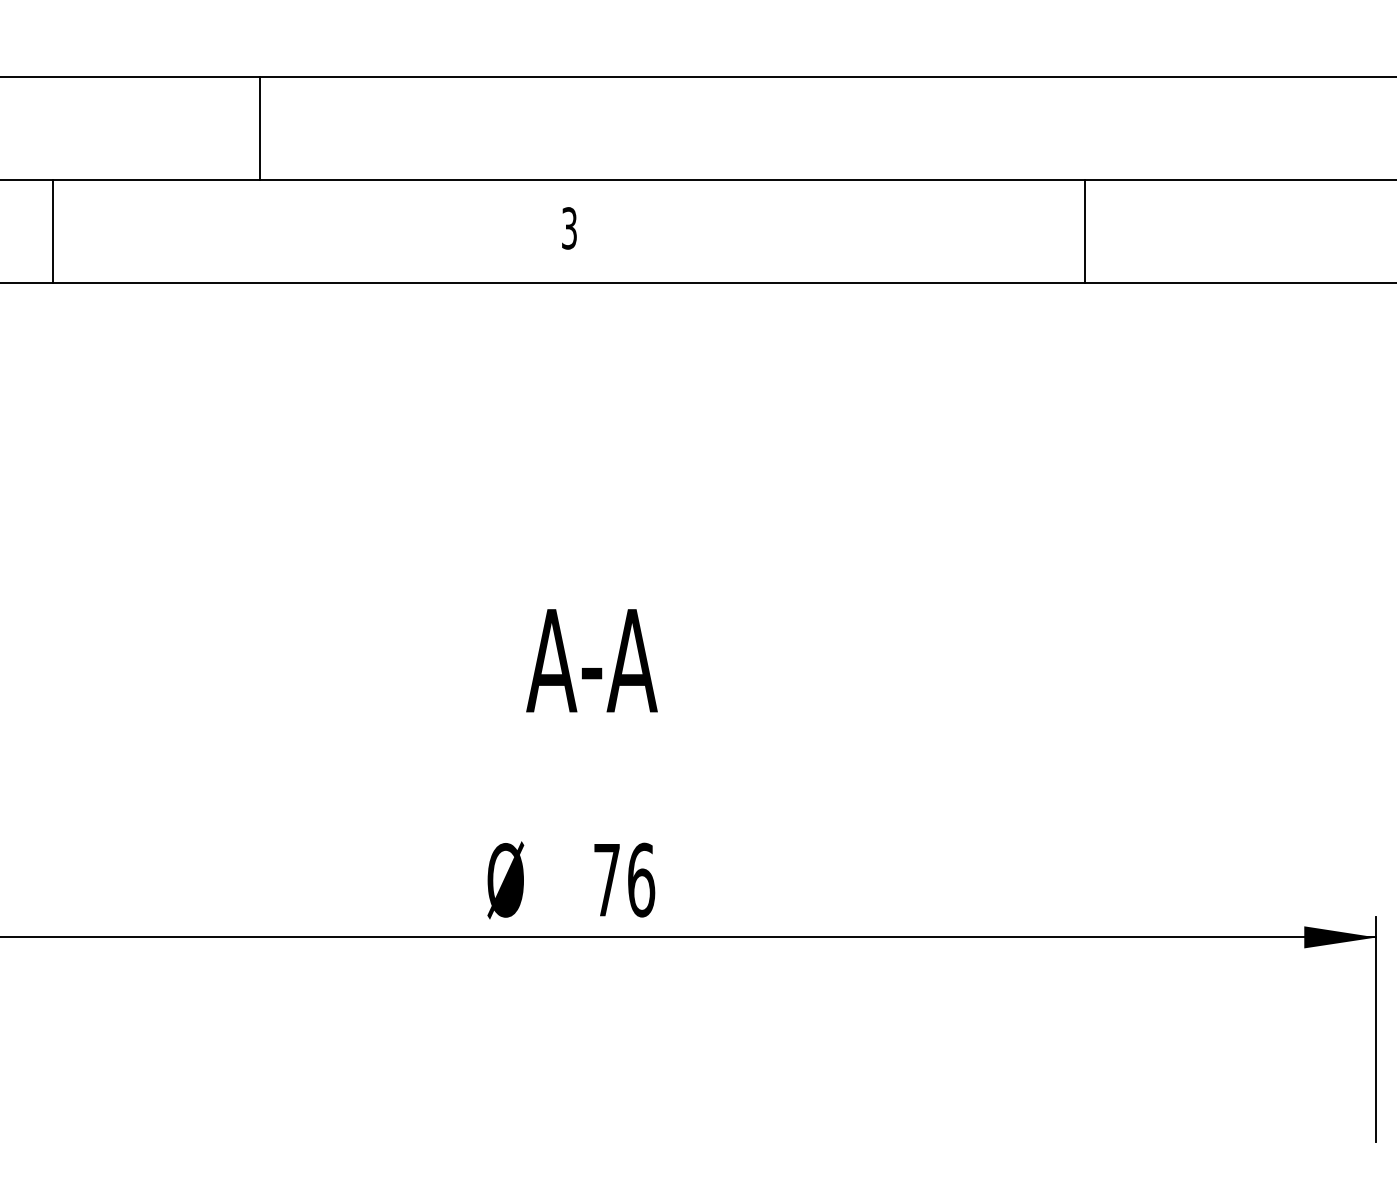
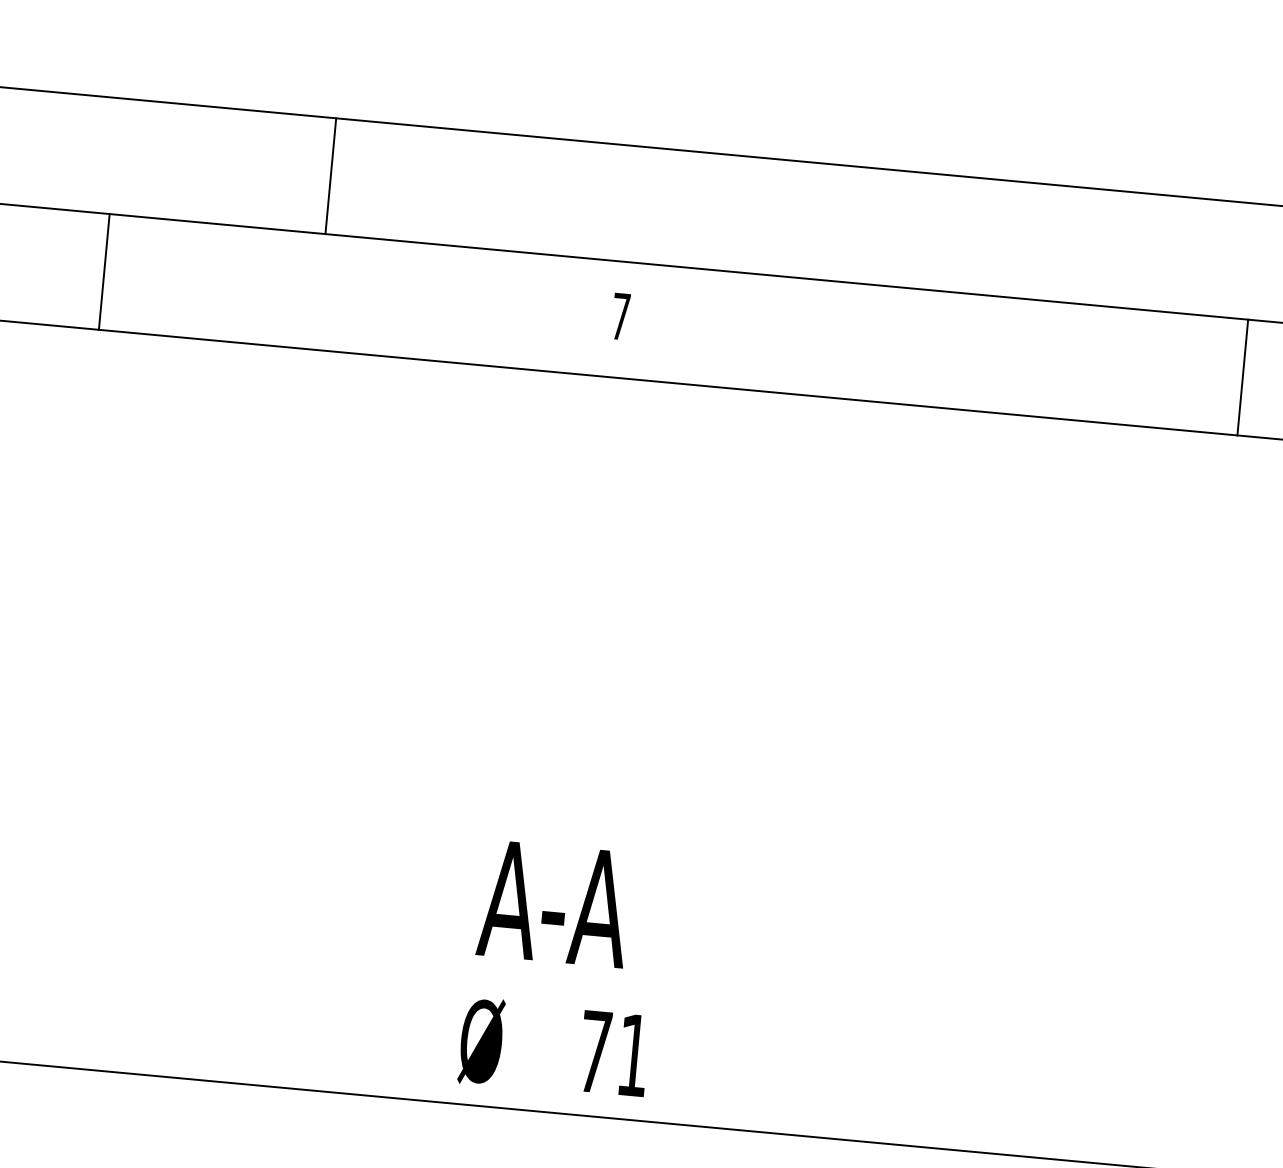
line: (259, 127) -> (330, 175), moved
text: (569, 228) -> (620, 316), 3 -> 7
line: (53, 230) -> (104, 271), moved
line: (1084, 230) -> (1242, 376), moved
text: (591, 660) -> (553, 903), moved
text: (641, 879) -> (633, 1054), 76 -> 71

